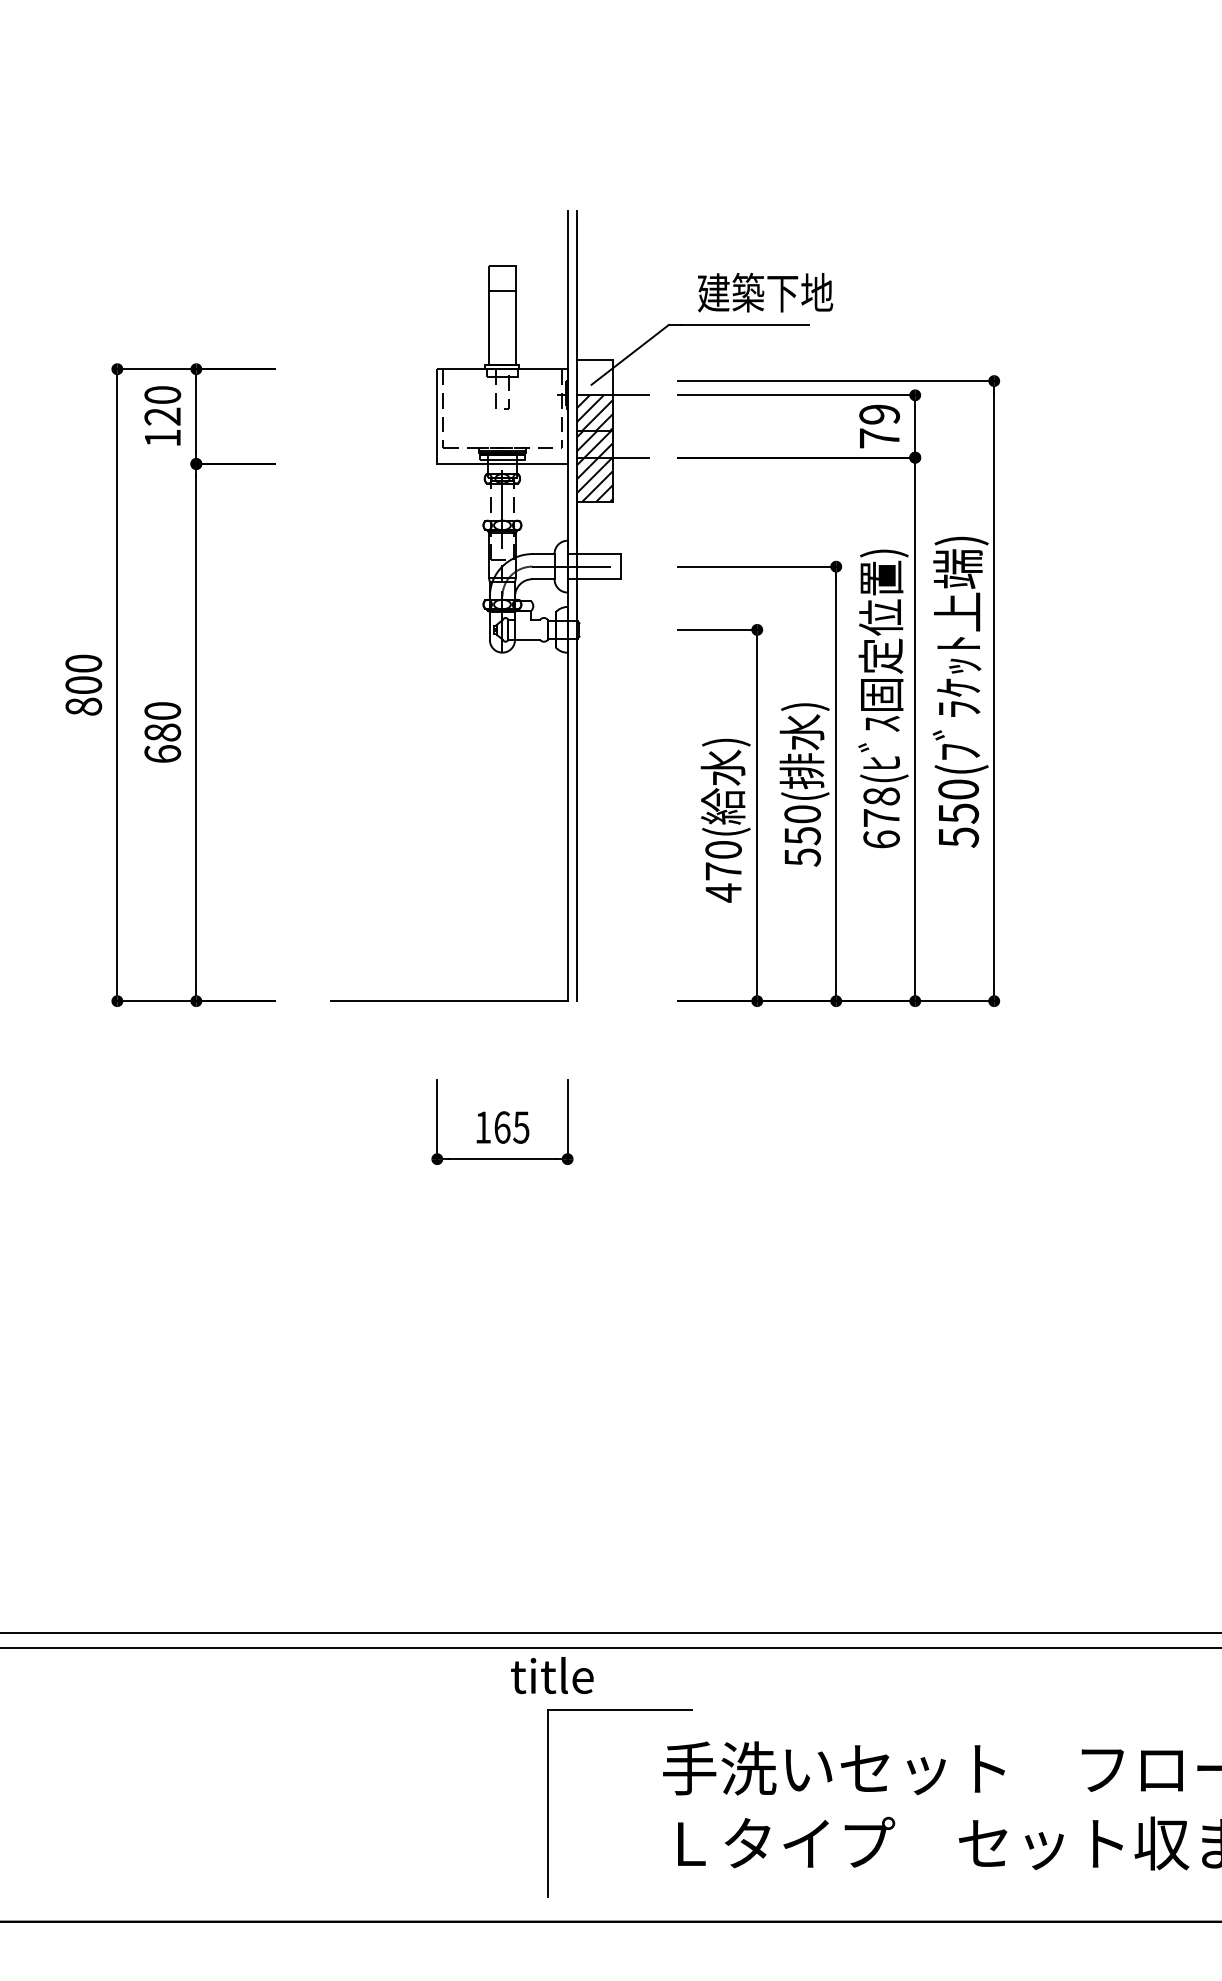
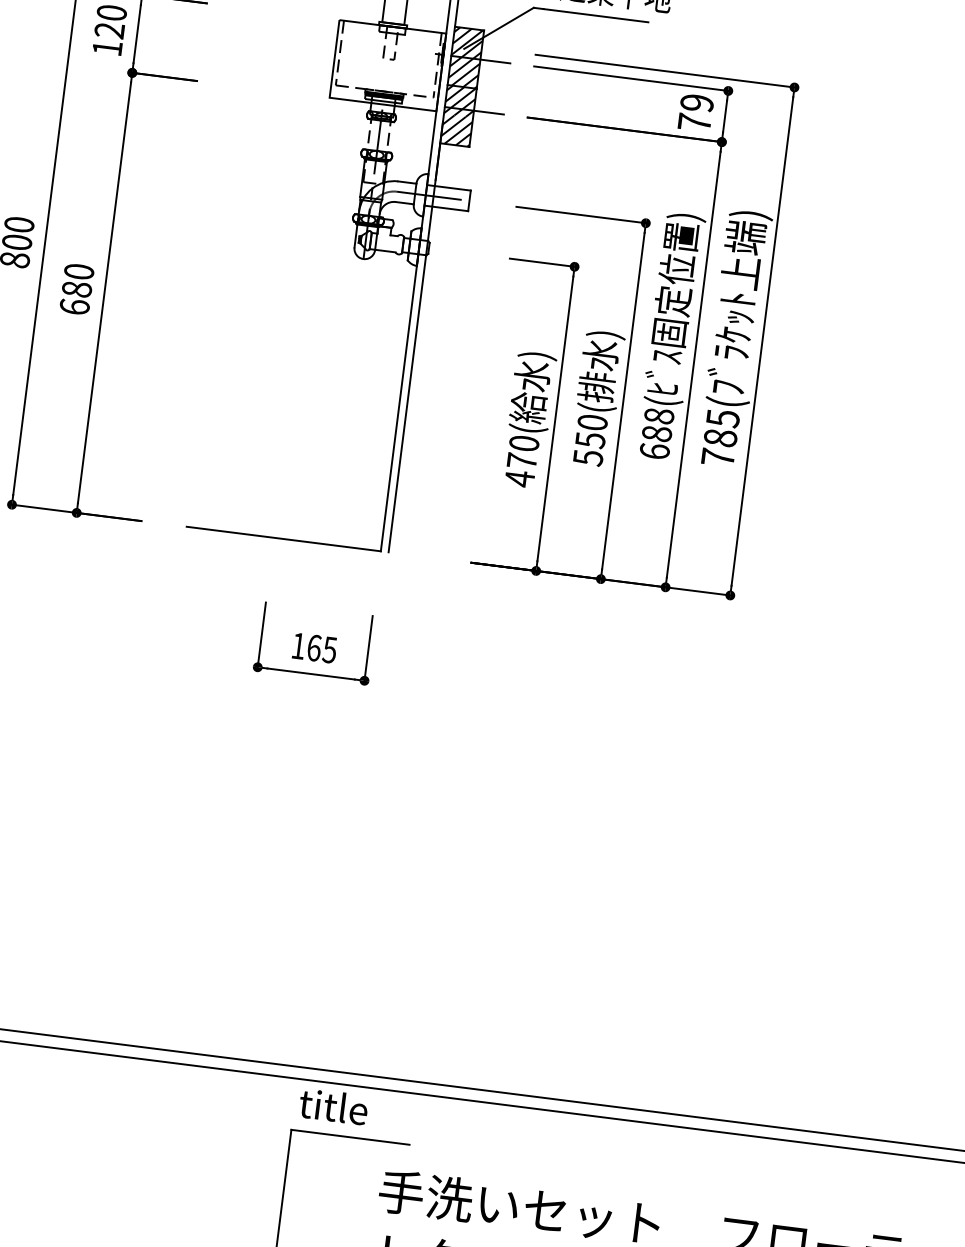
hatch: (594, 377) -> (467, 43), added
text: (958, 813) -> (720, 438), 550( -> 785(
text: (881, 817) -> (656, 433), 678( -> 688(
text: (552, 1675) -> (333, 1106), moved

